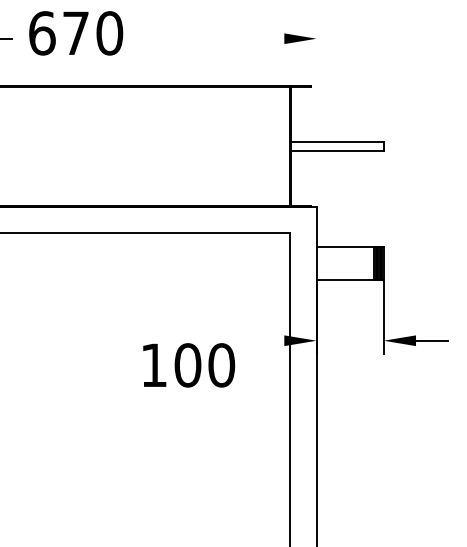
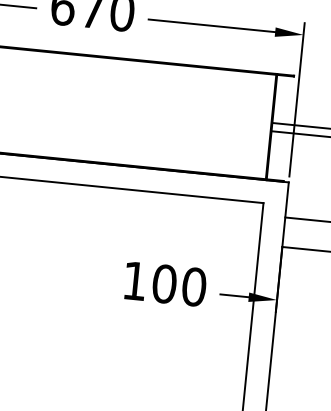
line: (212, 38) -> (212, 25), added
line: (316, 112) -> (296, 99), added
line: (268, 340) -> (234, 295), added
text: (189, 365) -> (165, 284), moved

